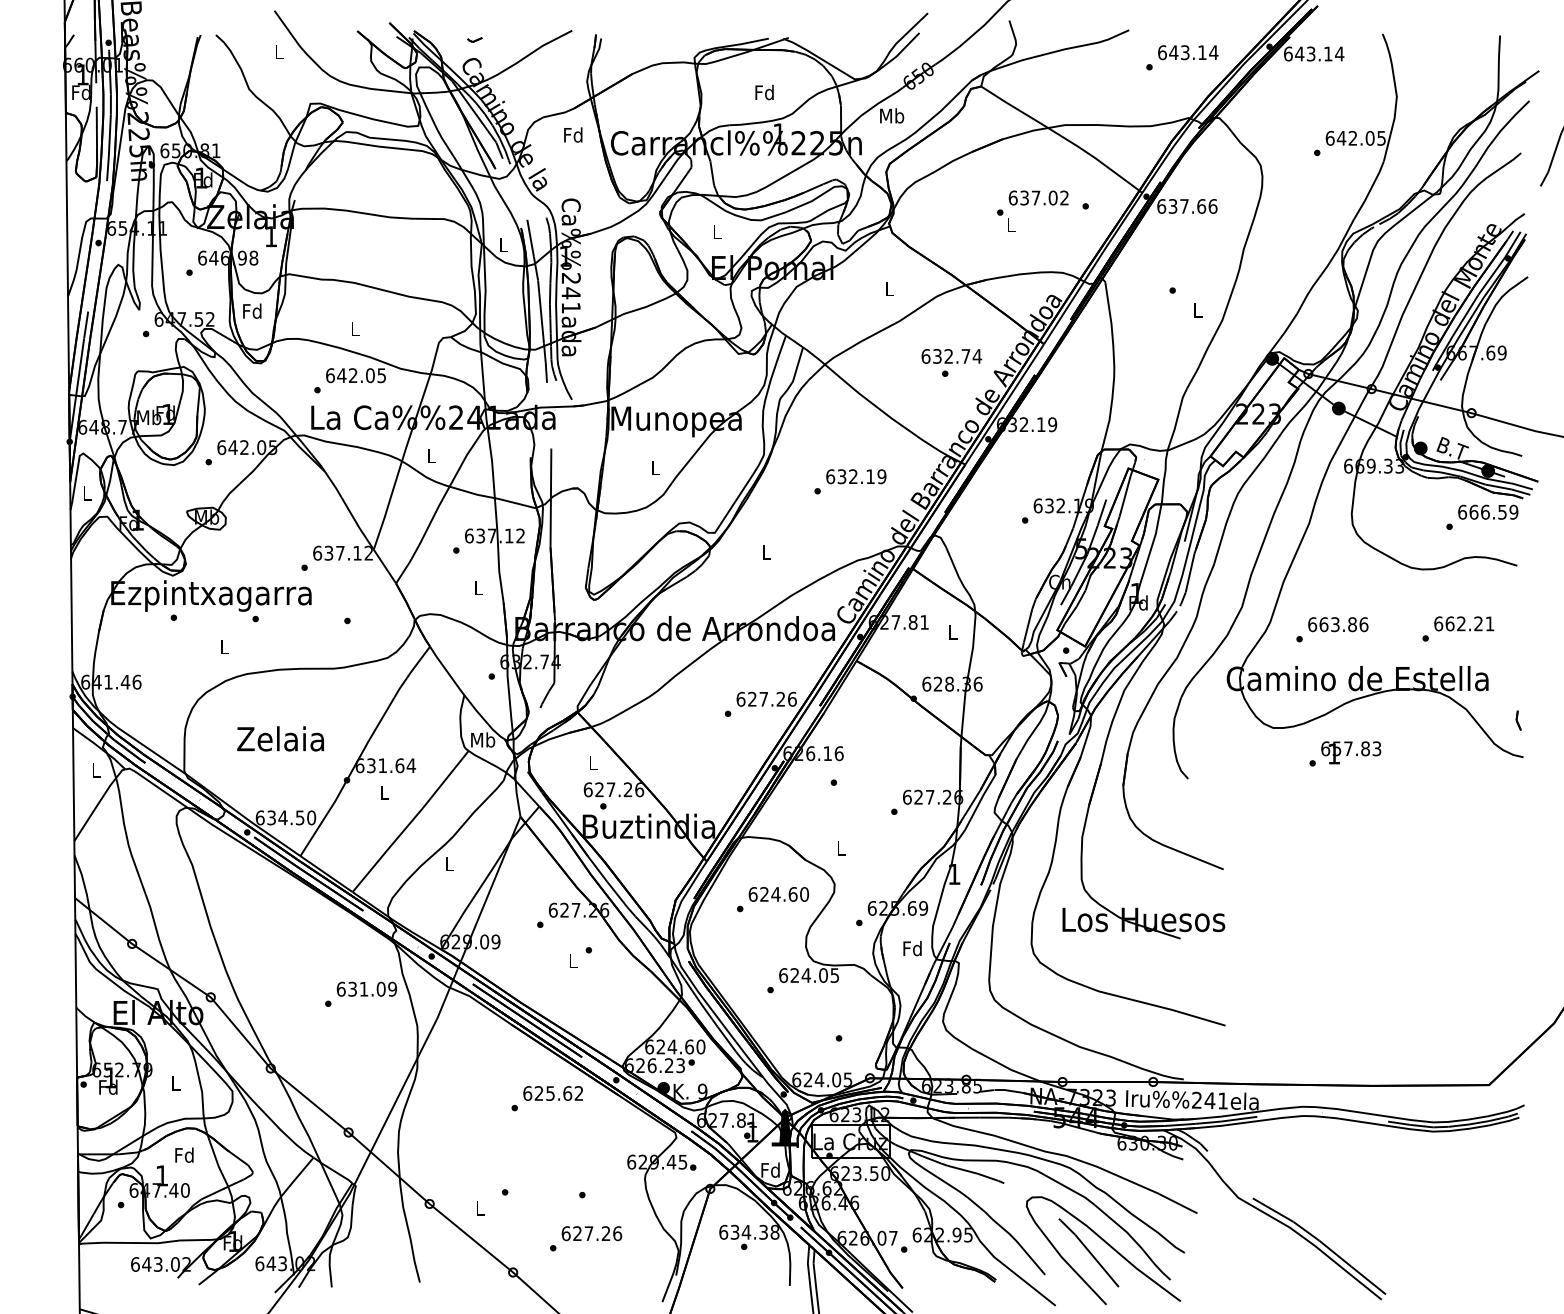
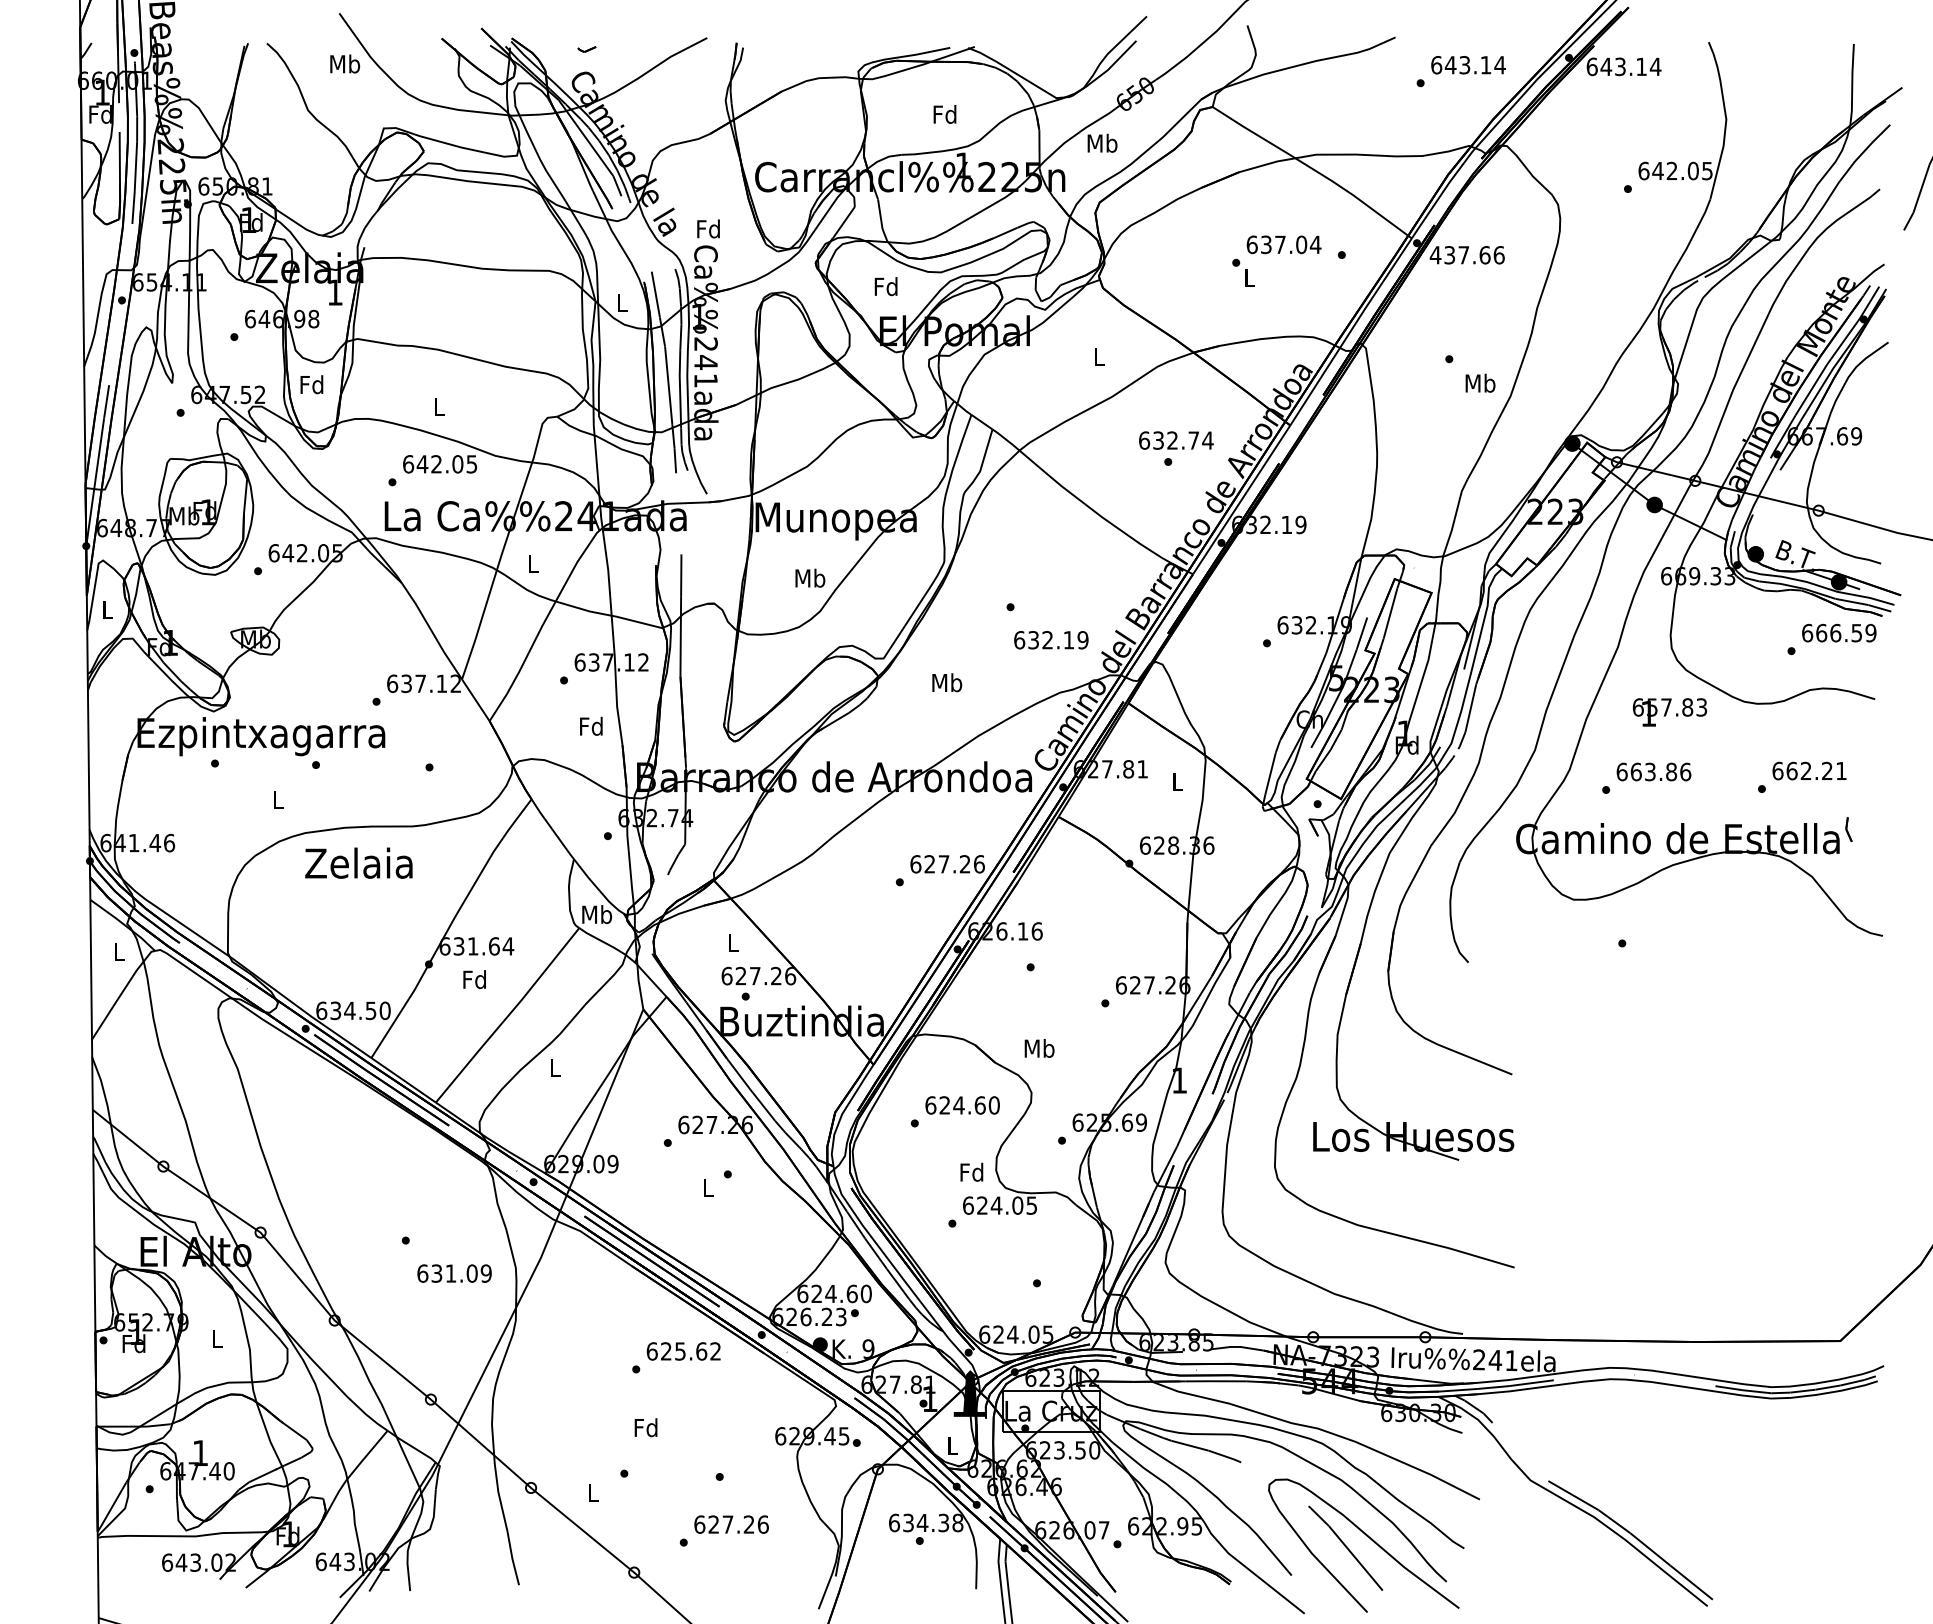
text: (279, 51) -> (345, 63), L -> Mb
text: (573, 134) -> (708, 228), moved
text: (1064, 197) -> (1315, 244), 637.02 -> 637.04
text: (1161, 206) -> (1435, 255), 637.66 -> 437.66
text: (716, 231) -> (885, 286), L -> Fd
text: (1197, 309) -> (1480, 382), L -> Mb
text: (655, 467) -> (810, 577), L -> Mb
text: (856, 476) -> (1051, 640), moved
text: (766, 552) -> (947, 682), L -> Mb
text: (478, 587) -> (591, 725), L -> Fd
part: (1518, 720) -> (1848, 829), moved
text: (280, 738) -> (358, 862), moved
text: (1350, 752) -> (1669, 712), moved
text: (383, 792) -> (474, 979), L -> Fd
text: (841, 848) -> (1039, 1048), L -> Mb
text: (912, 947) -> (971, 1171), moved
text: (366, 989) -> (454, 1273), moved
text: (184, 1155) -> (645, 1427), moved
text: (770, 1169) -> (952, 1445), Fd -> L

